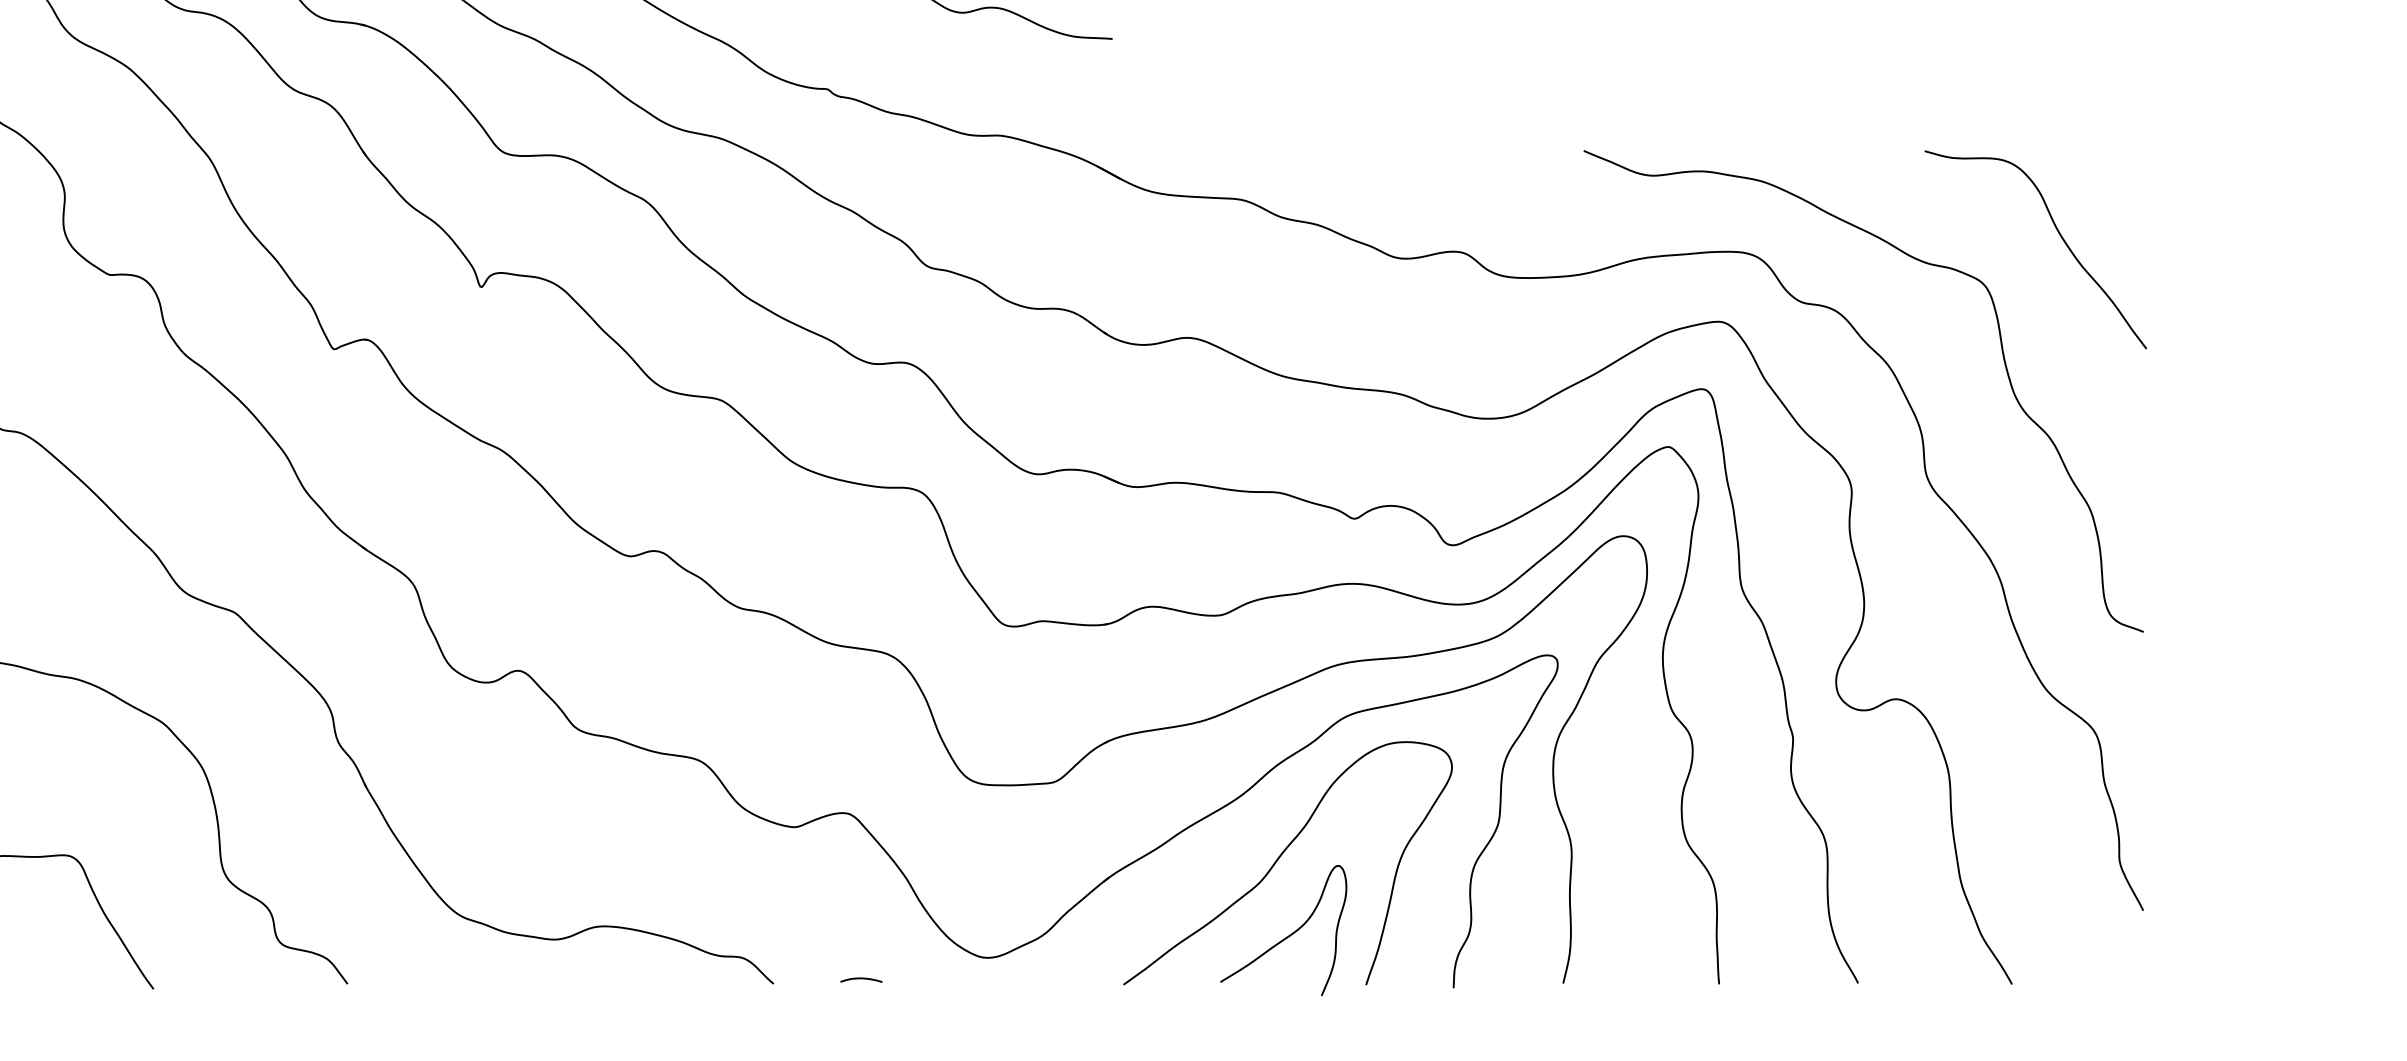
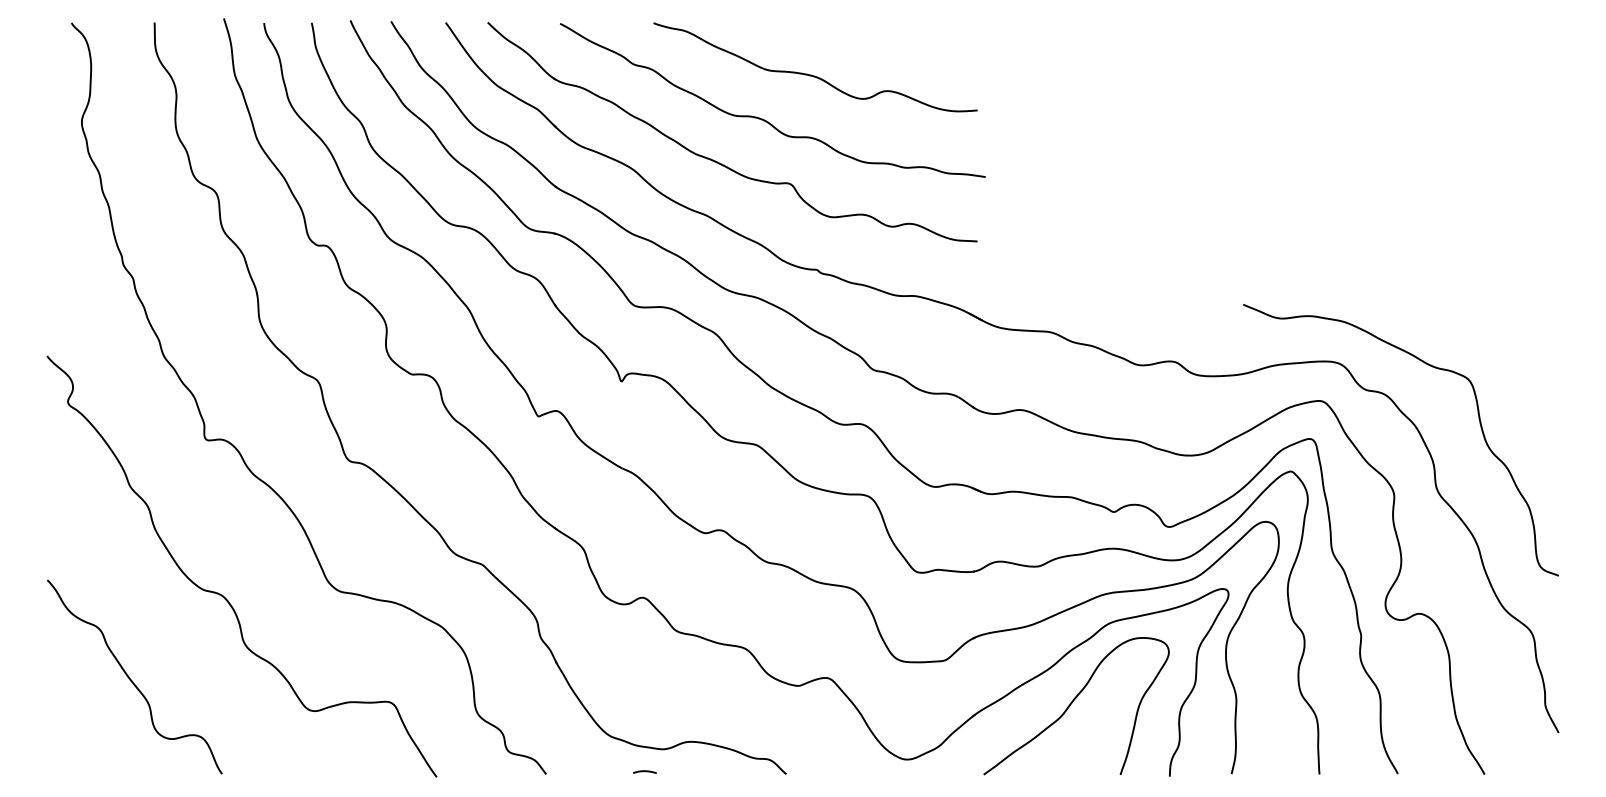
curve: (2059, 237) -> (1511, 353), removed
curve: (1288, 934) -> (1076, 746), removed
line: (860, 978) -> (644, 771), moved

